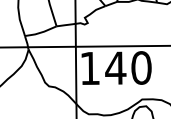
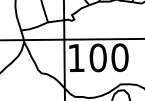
text: (116, 67) -> (98, 57), 140 -> 100

